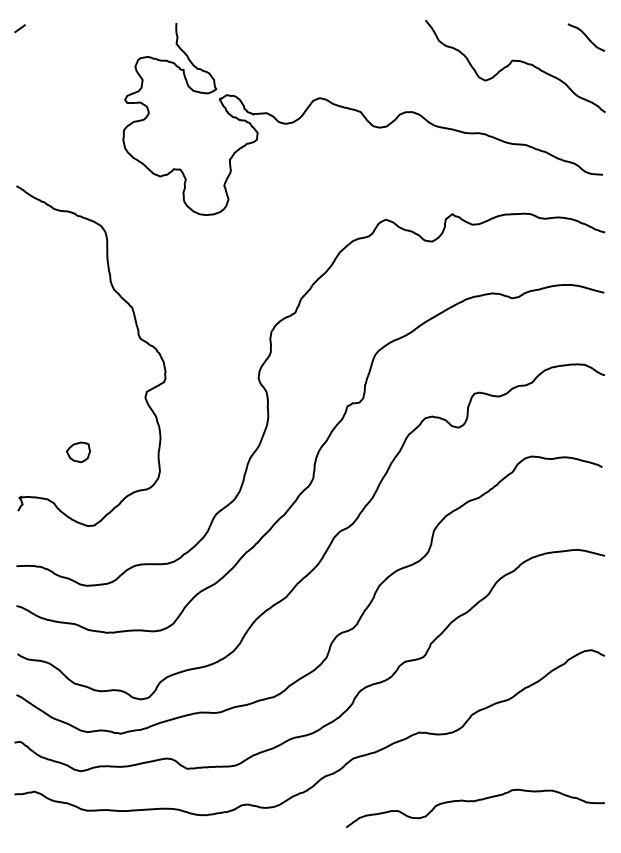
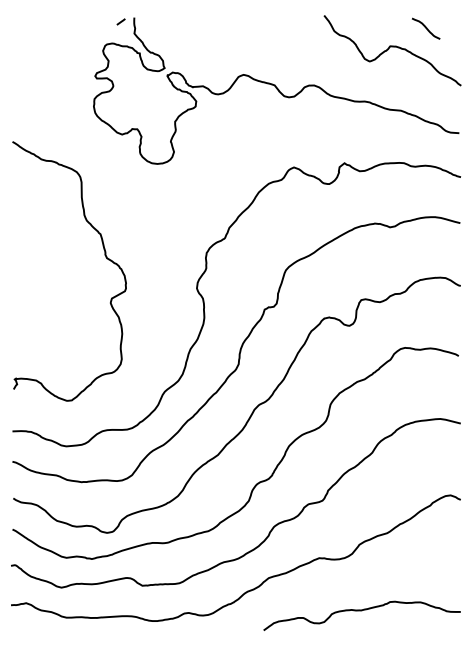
line: (19, 28) -> (120, 21), moved
curve: (586, 37) -> (426, 28), moved
part: (77, 452) -> (59, 344), removed

